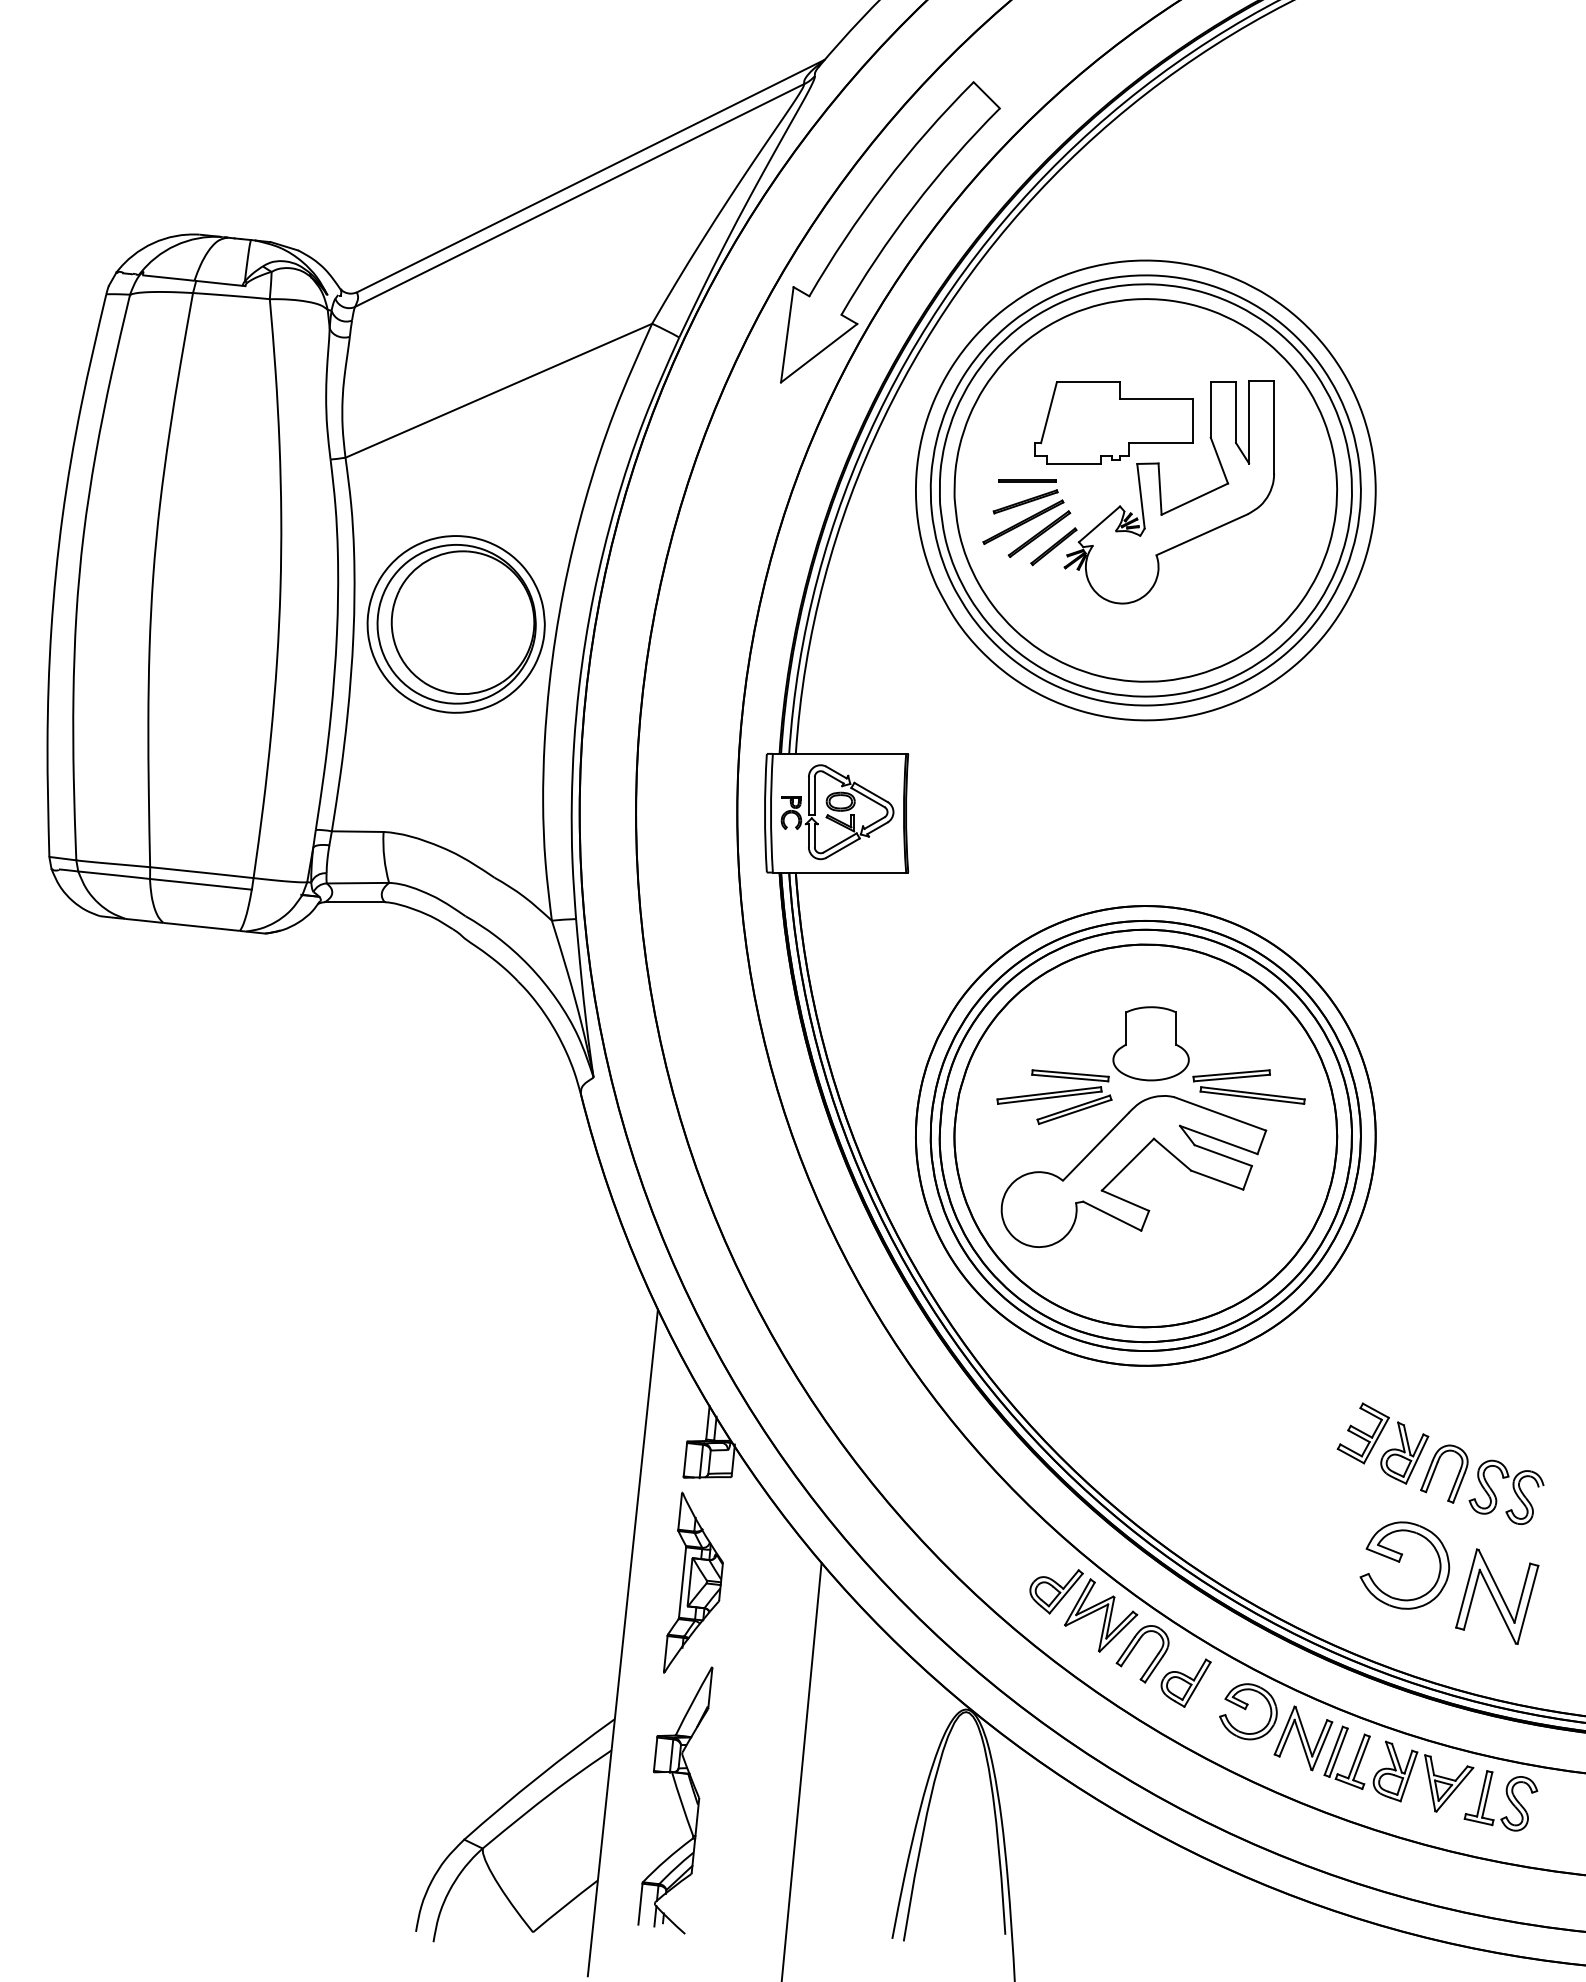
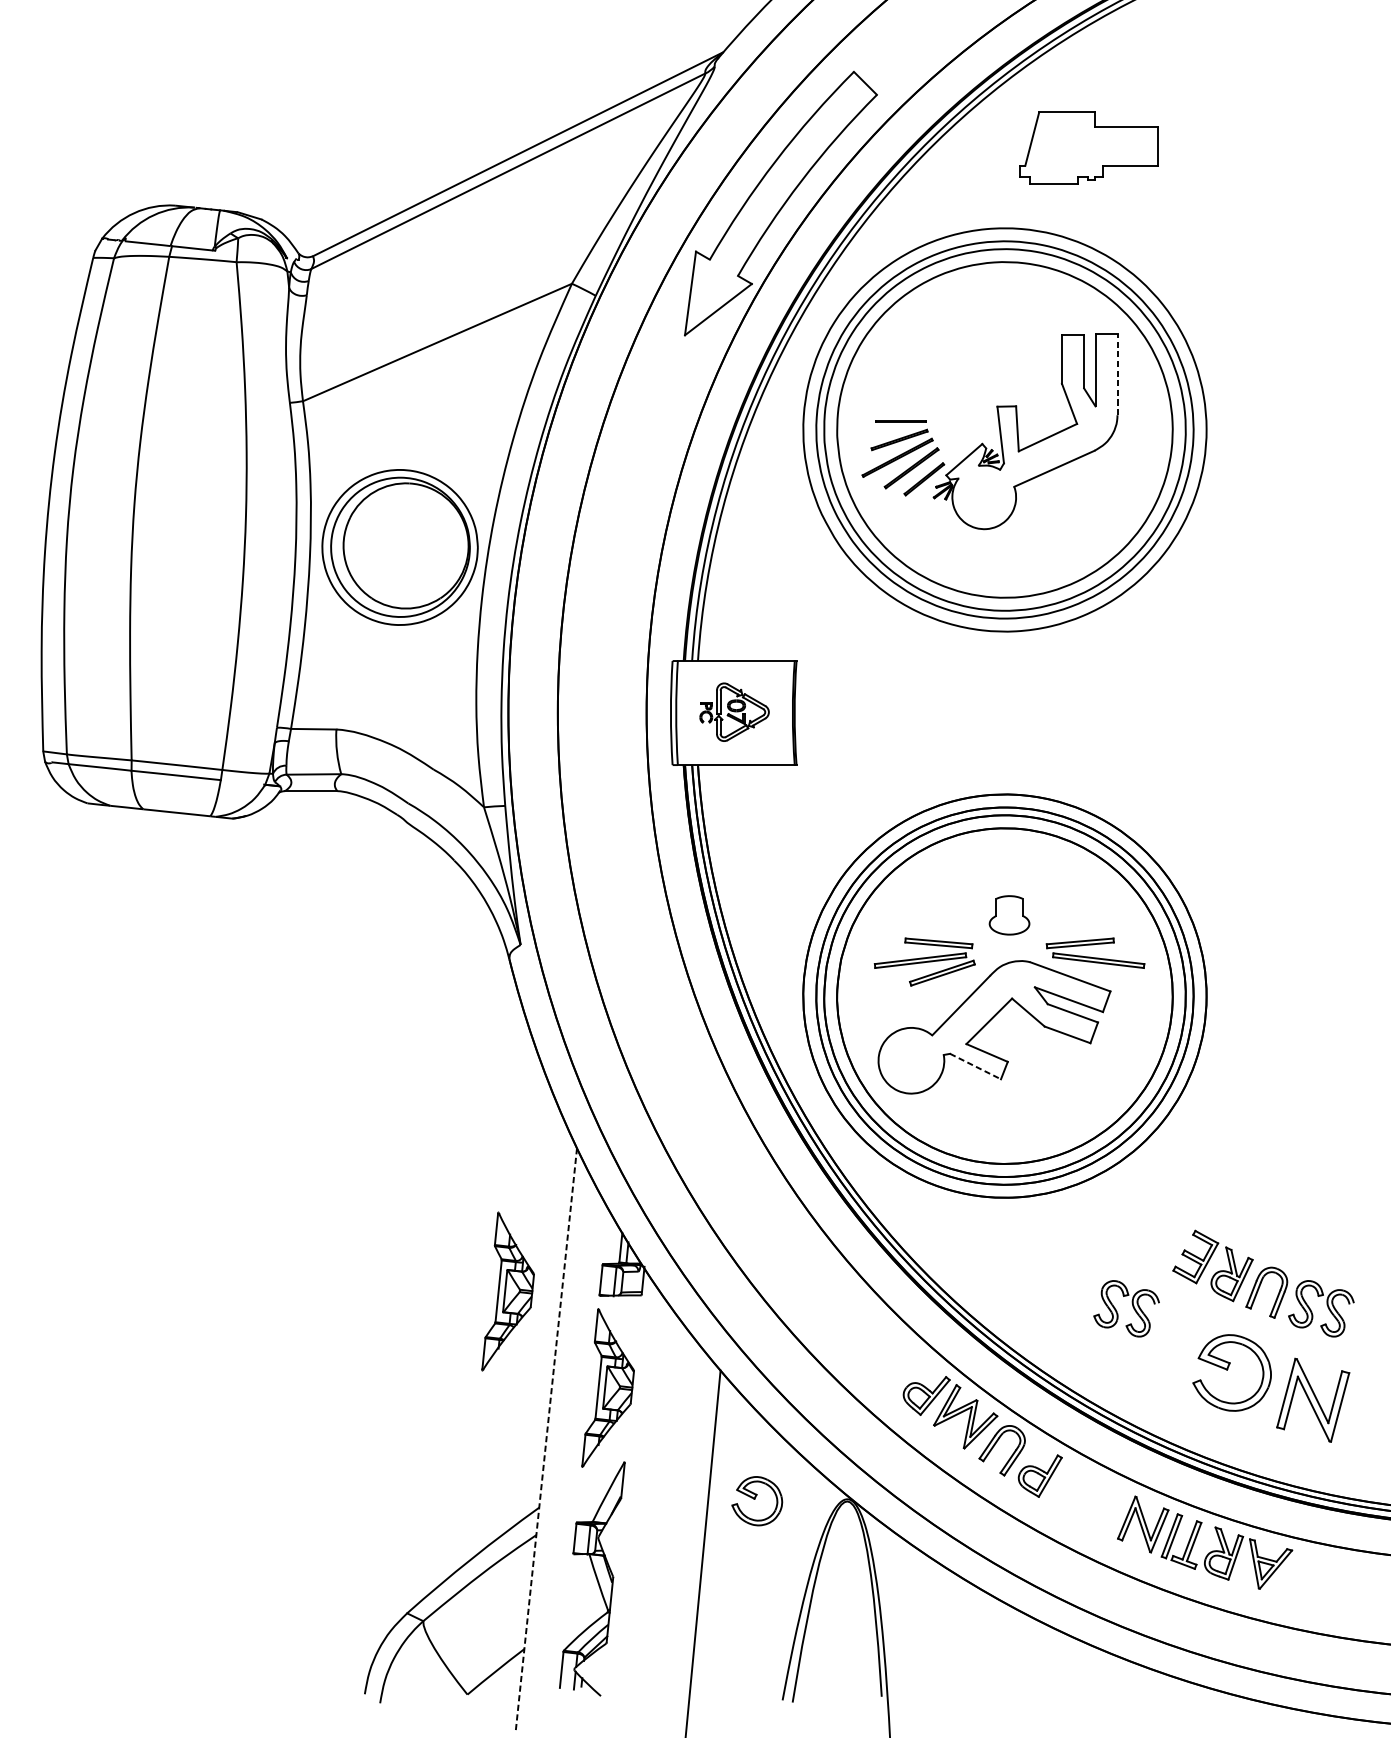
part: (1113, 422) -> (1088, 147), moved
line: (1274, 426) -> (1117, 373), solid -> dashed
part: (837, 812) -> (734, 712), size x0.7
part: (1150, 1043) -> (1009, 915), size x0.6
line: (1112, 1216) -> (975, 1066), solid -> dashed
part: (579, 1472) -> (508, 1291), added
part: (1291, 1490) -> (1132, 1307), added
line: (622, 1643) -> (545, 1441), solid -> dashed
part: (1248, 1711) -> (757, 1500), moved
part: (1507, 1798) -> (1322, 1577), removed

